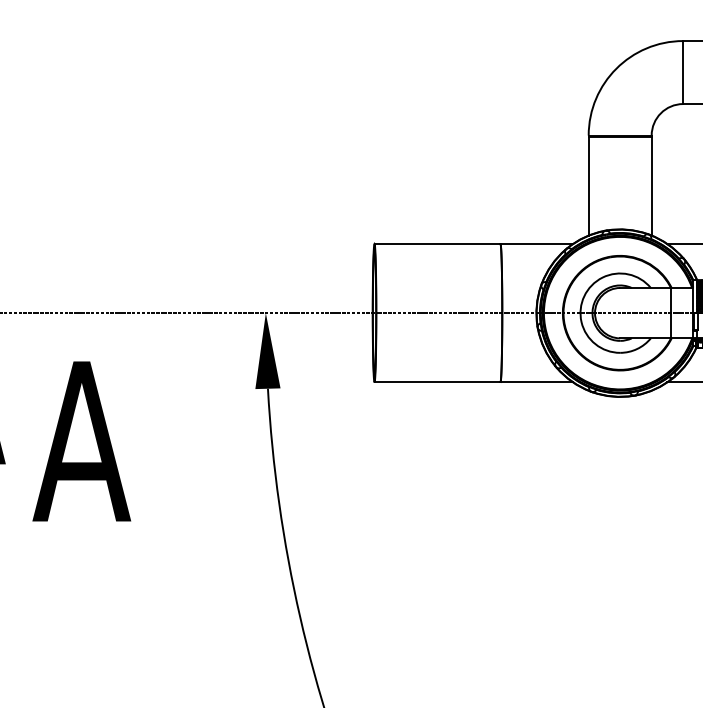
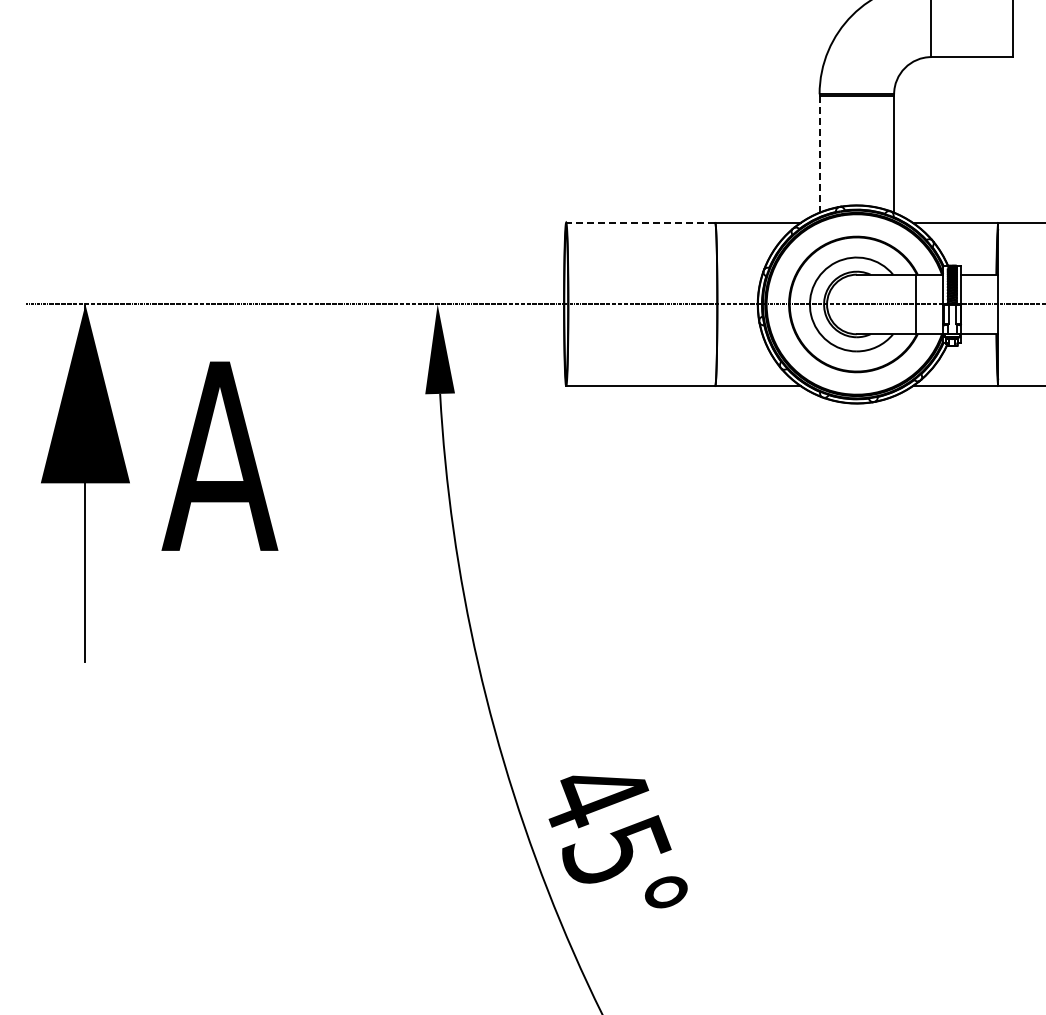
line: (588, 186) -> (819, 154), solid -> dashed
line: (437, 243) -> (640, 222), solid -> dashed

